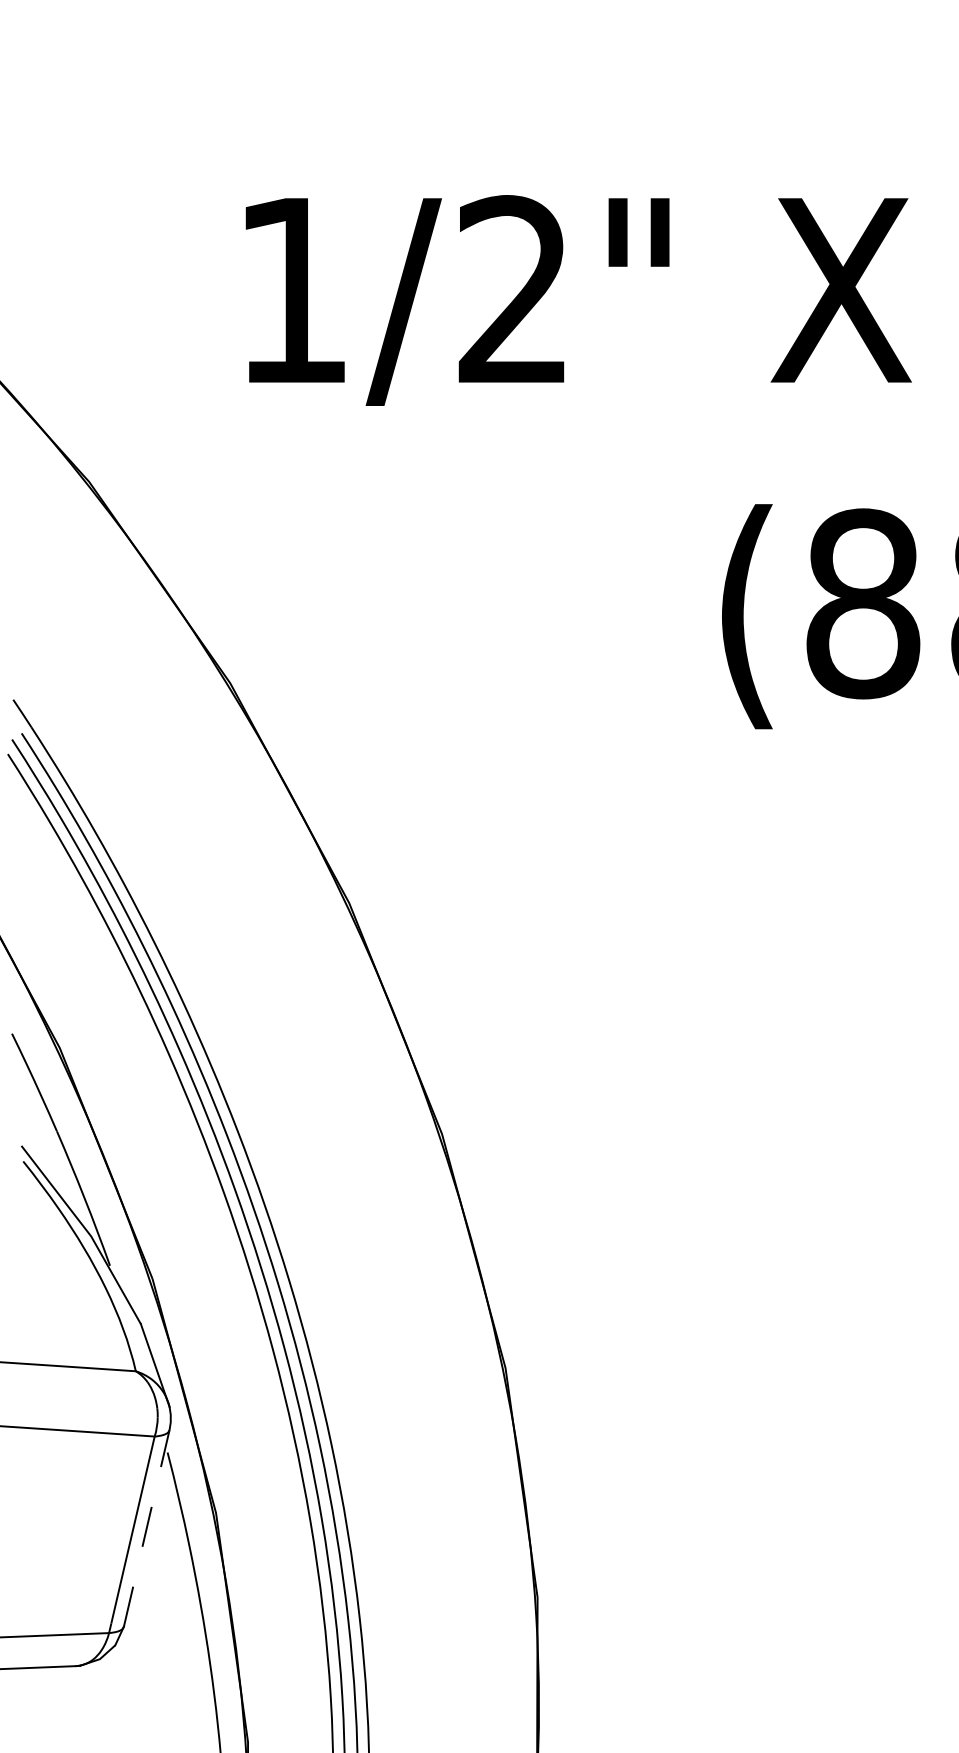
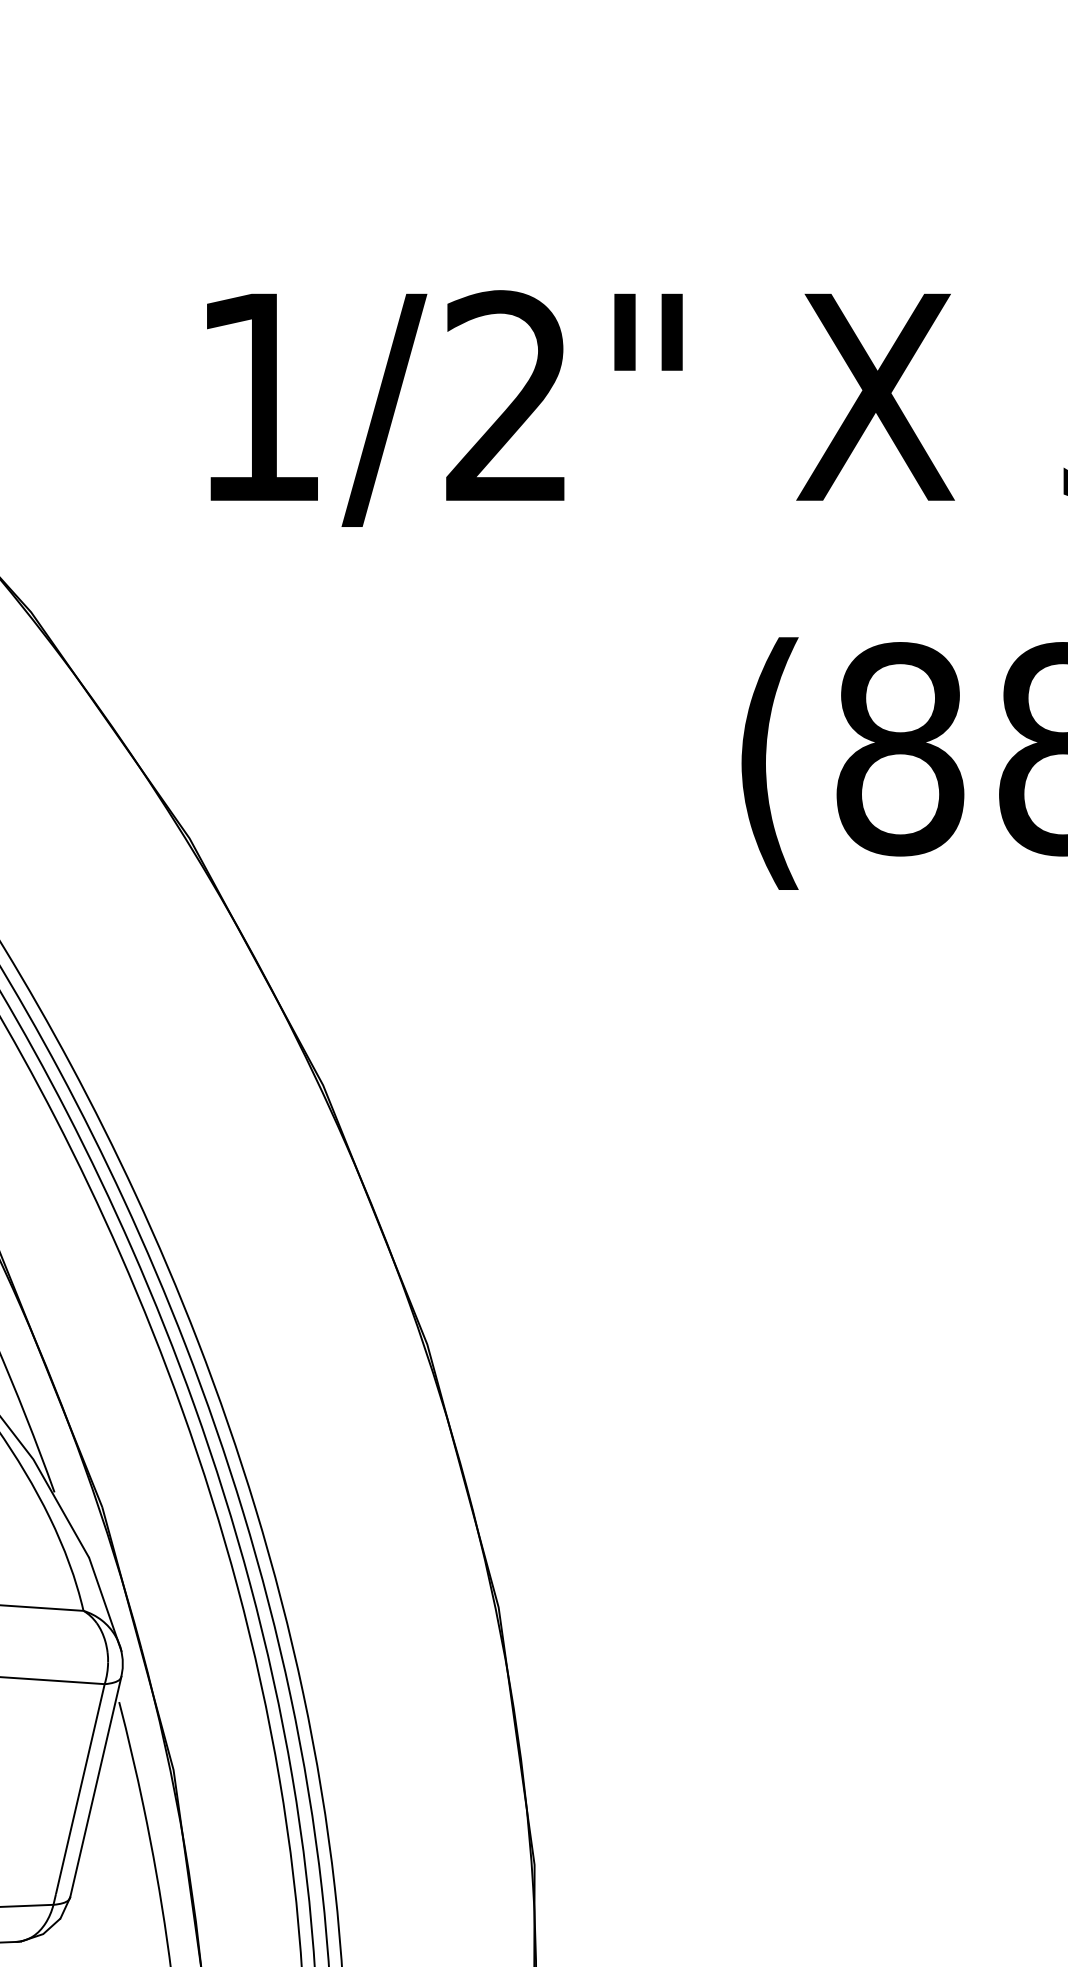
line: (146, 1528) -> (95, 1787), dashed -> solid

